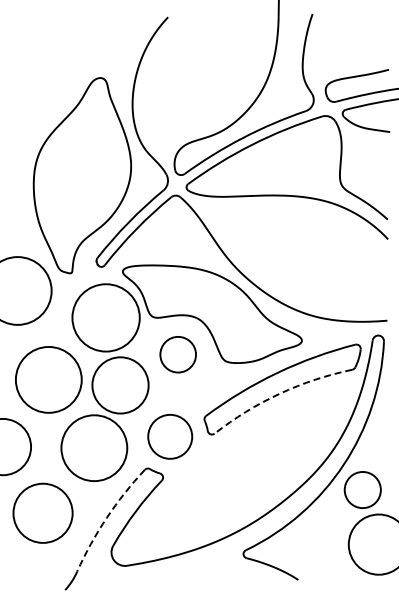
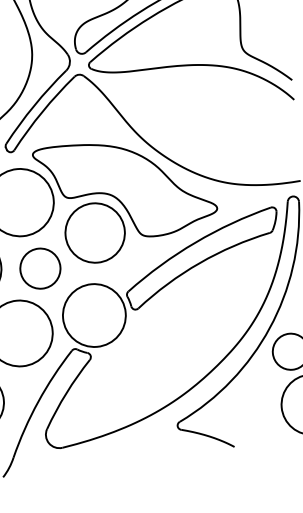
circle: (177, 354) -> (94, 232), size x1.67
circle: (120, 385) -> (40, 268), size x0.71
arc: (279, 393) -> (199, 262), dashed -> solid
circle: (169, 436) -> (93, 315), size x1.43
arc: (106, 517) -> (37, 401), dashed -> solid

